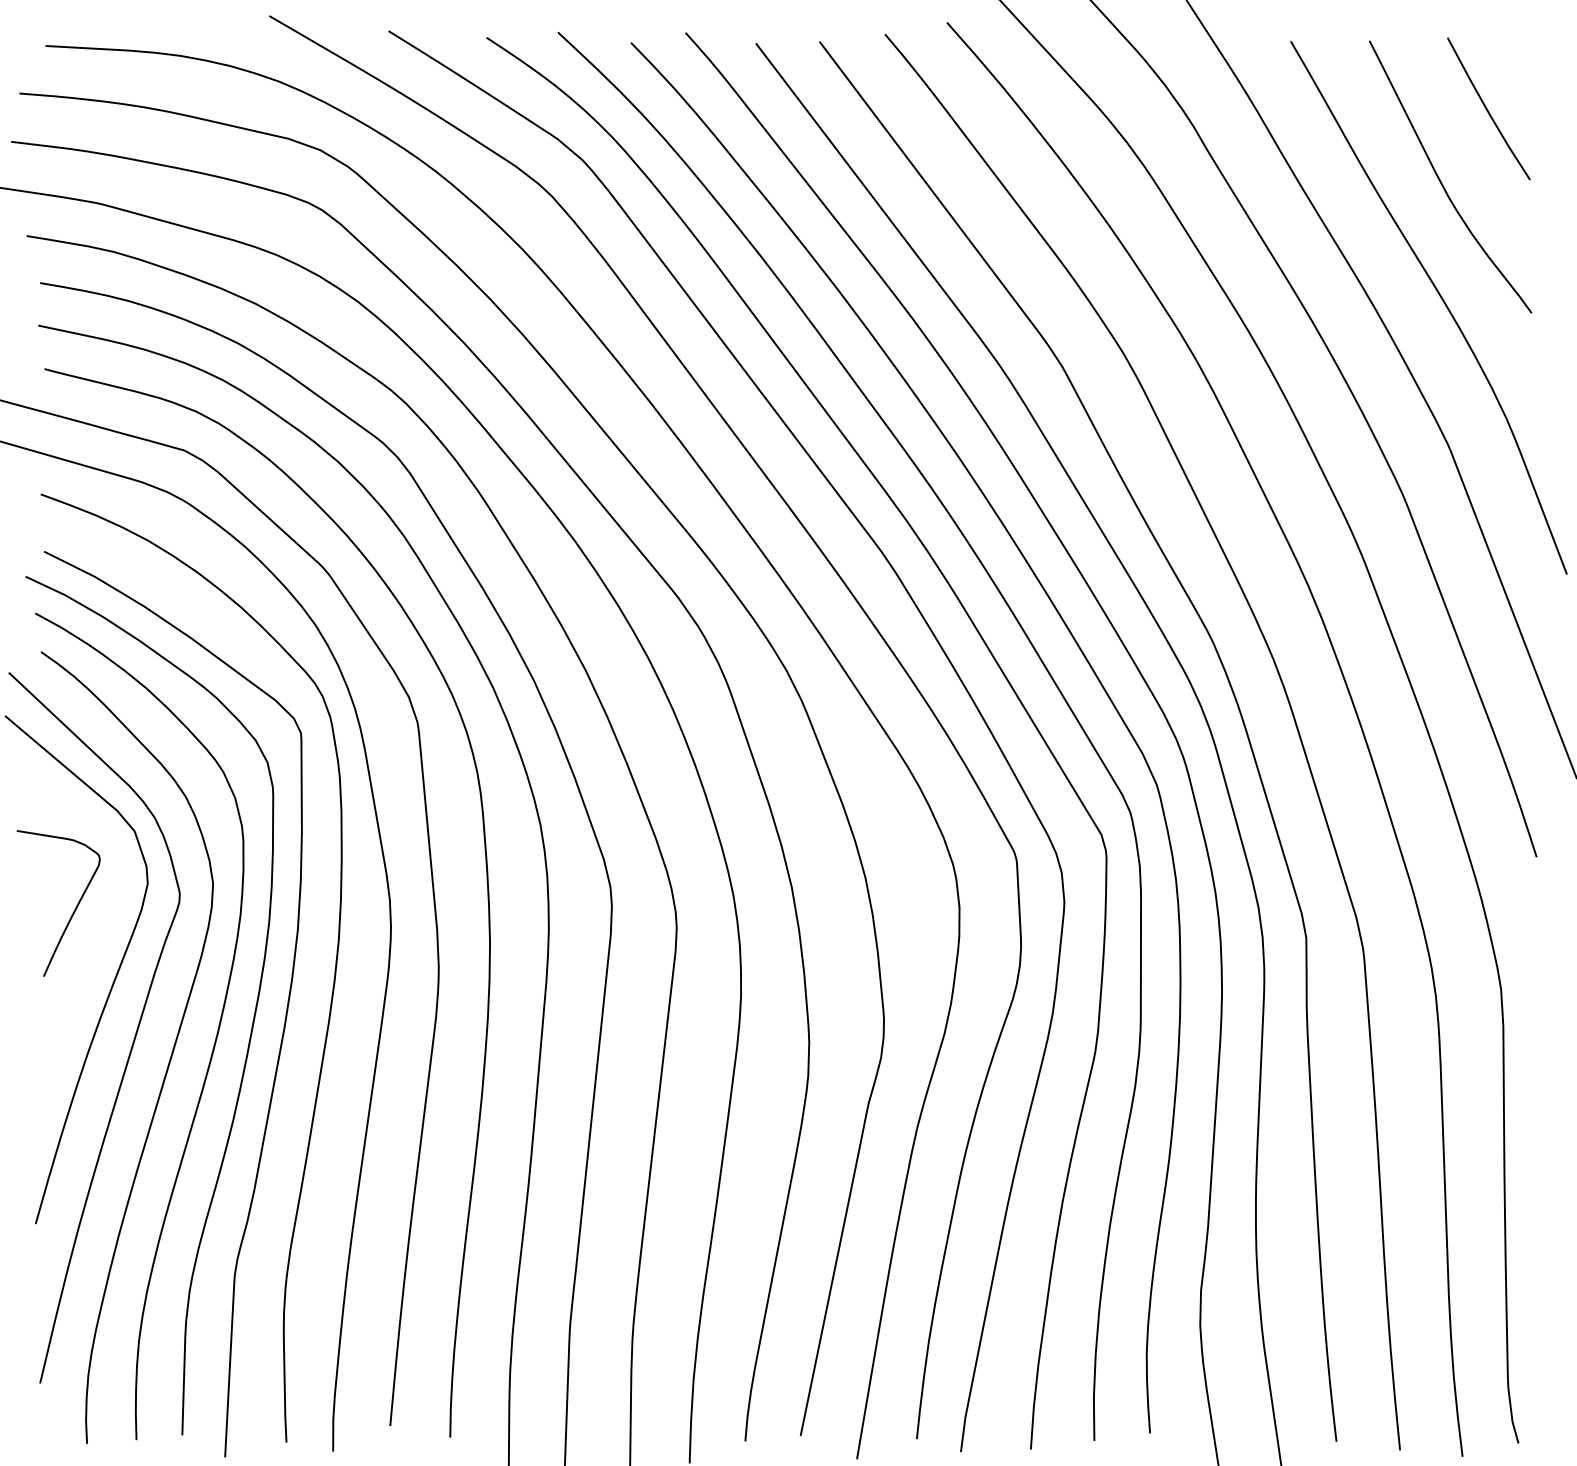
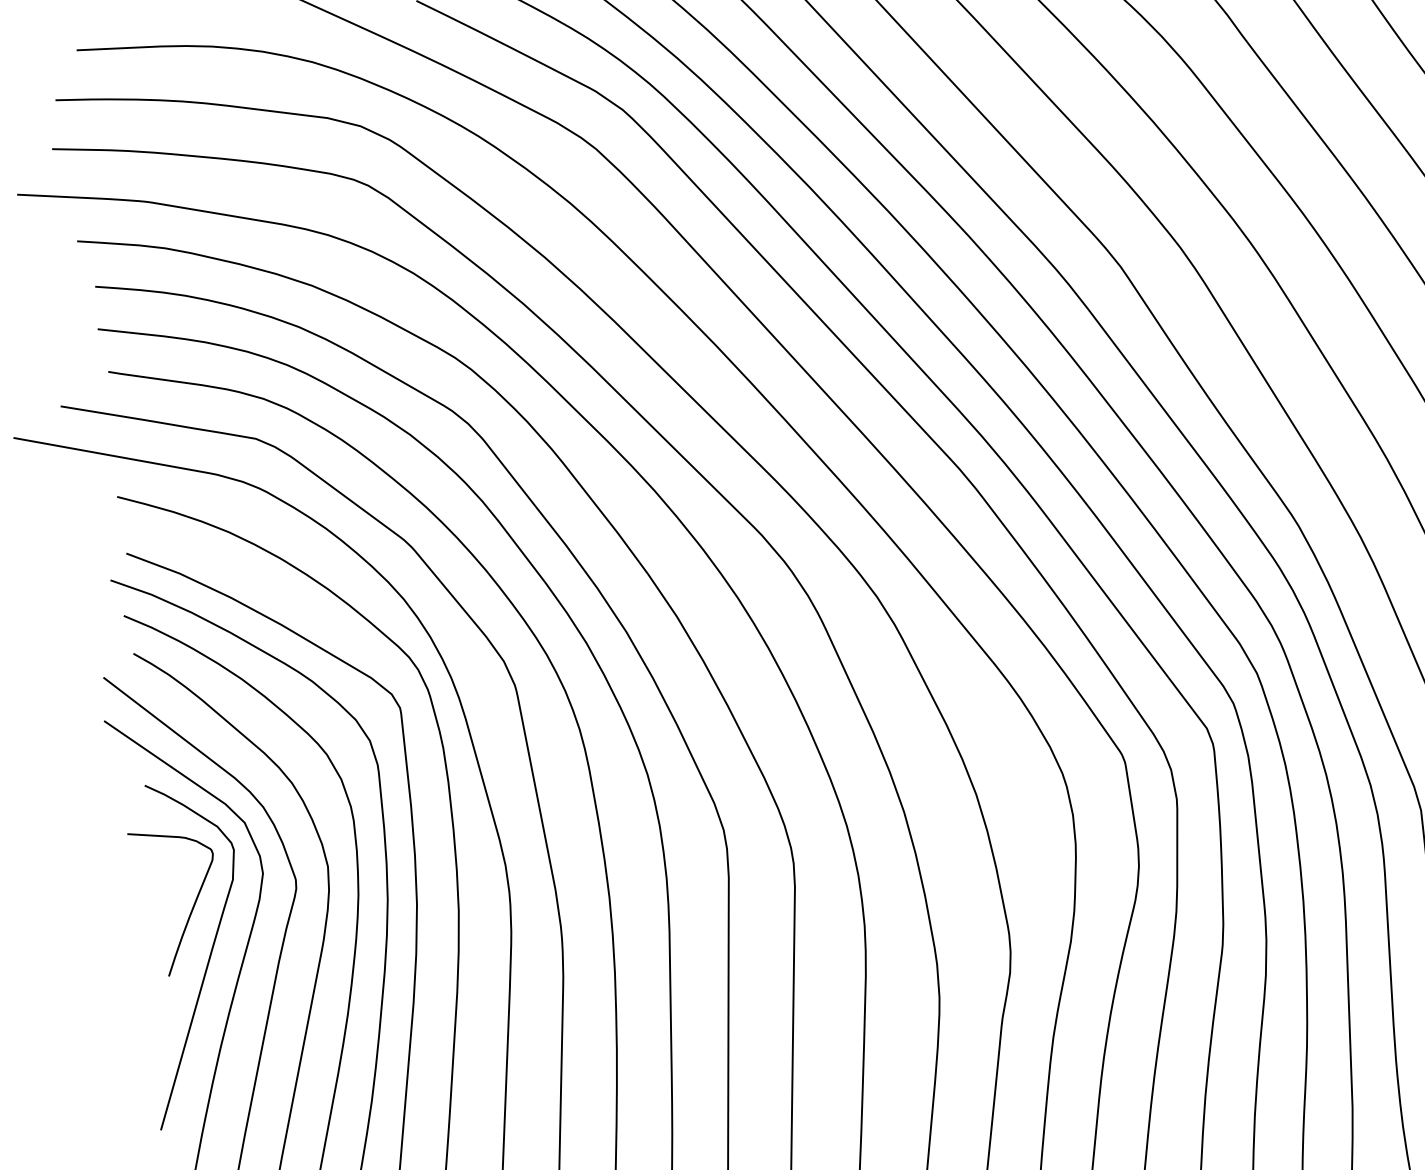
curve: (84, 963) -> (208, 959), added

